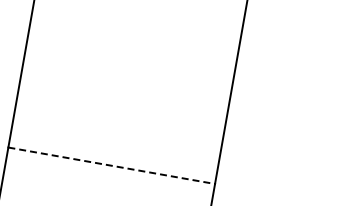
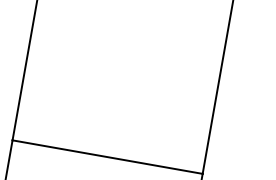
line: (111, 165) -> (107, 156), dashed -> solid

